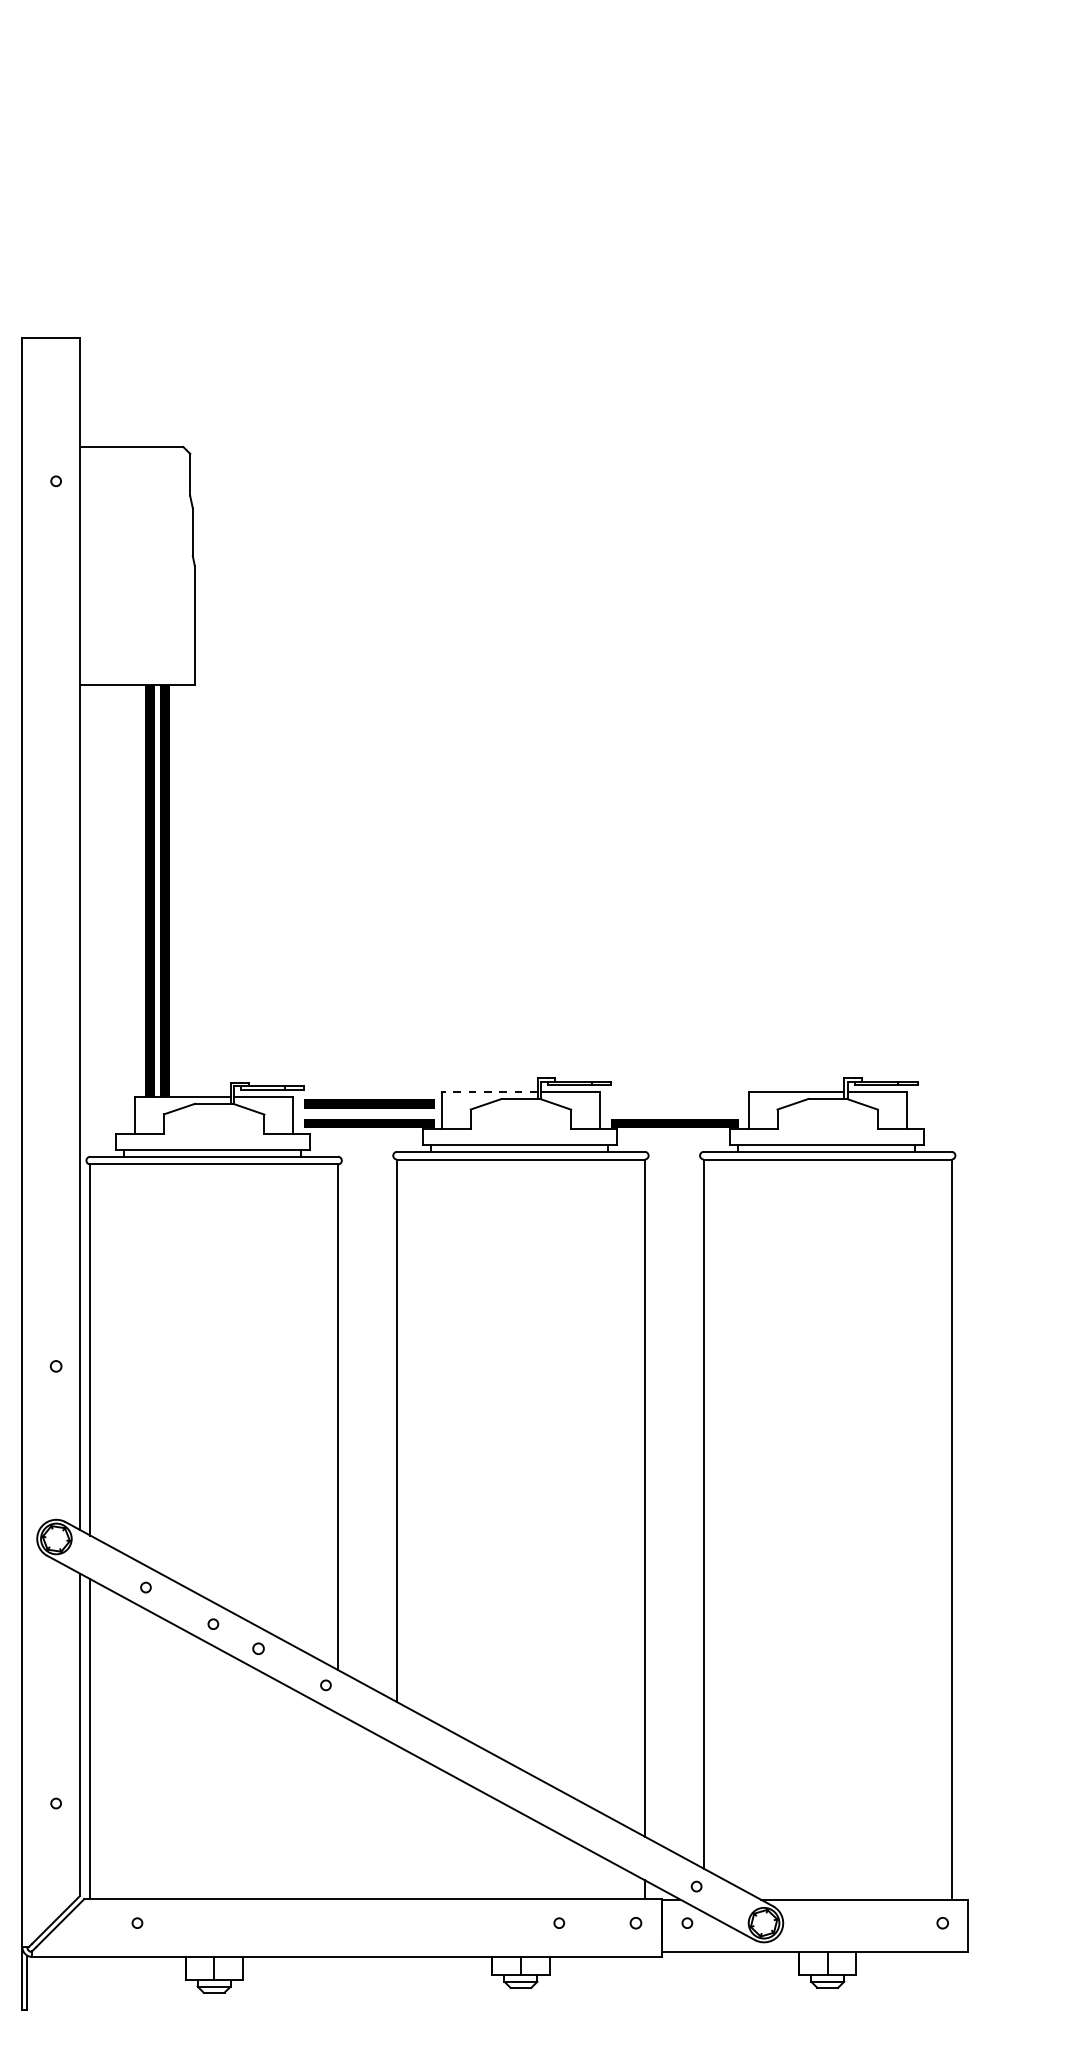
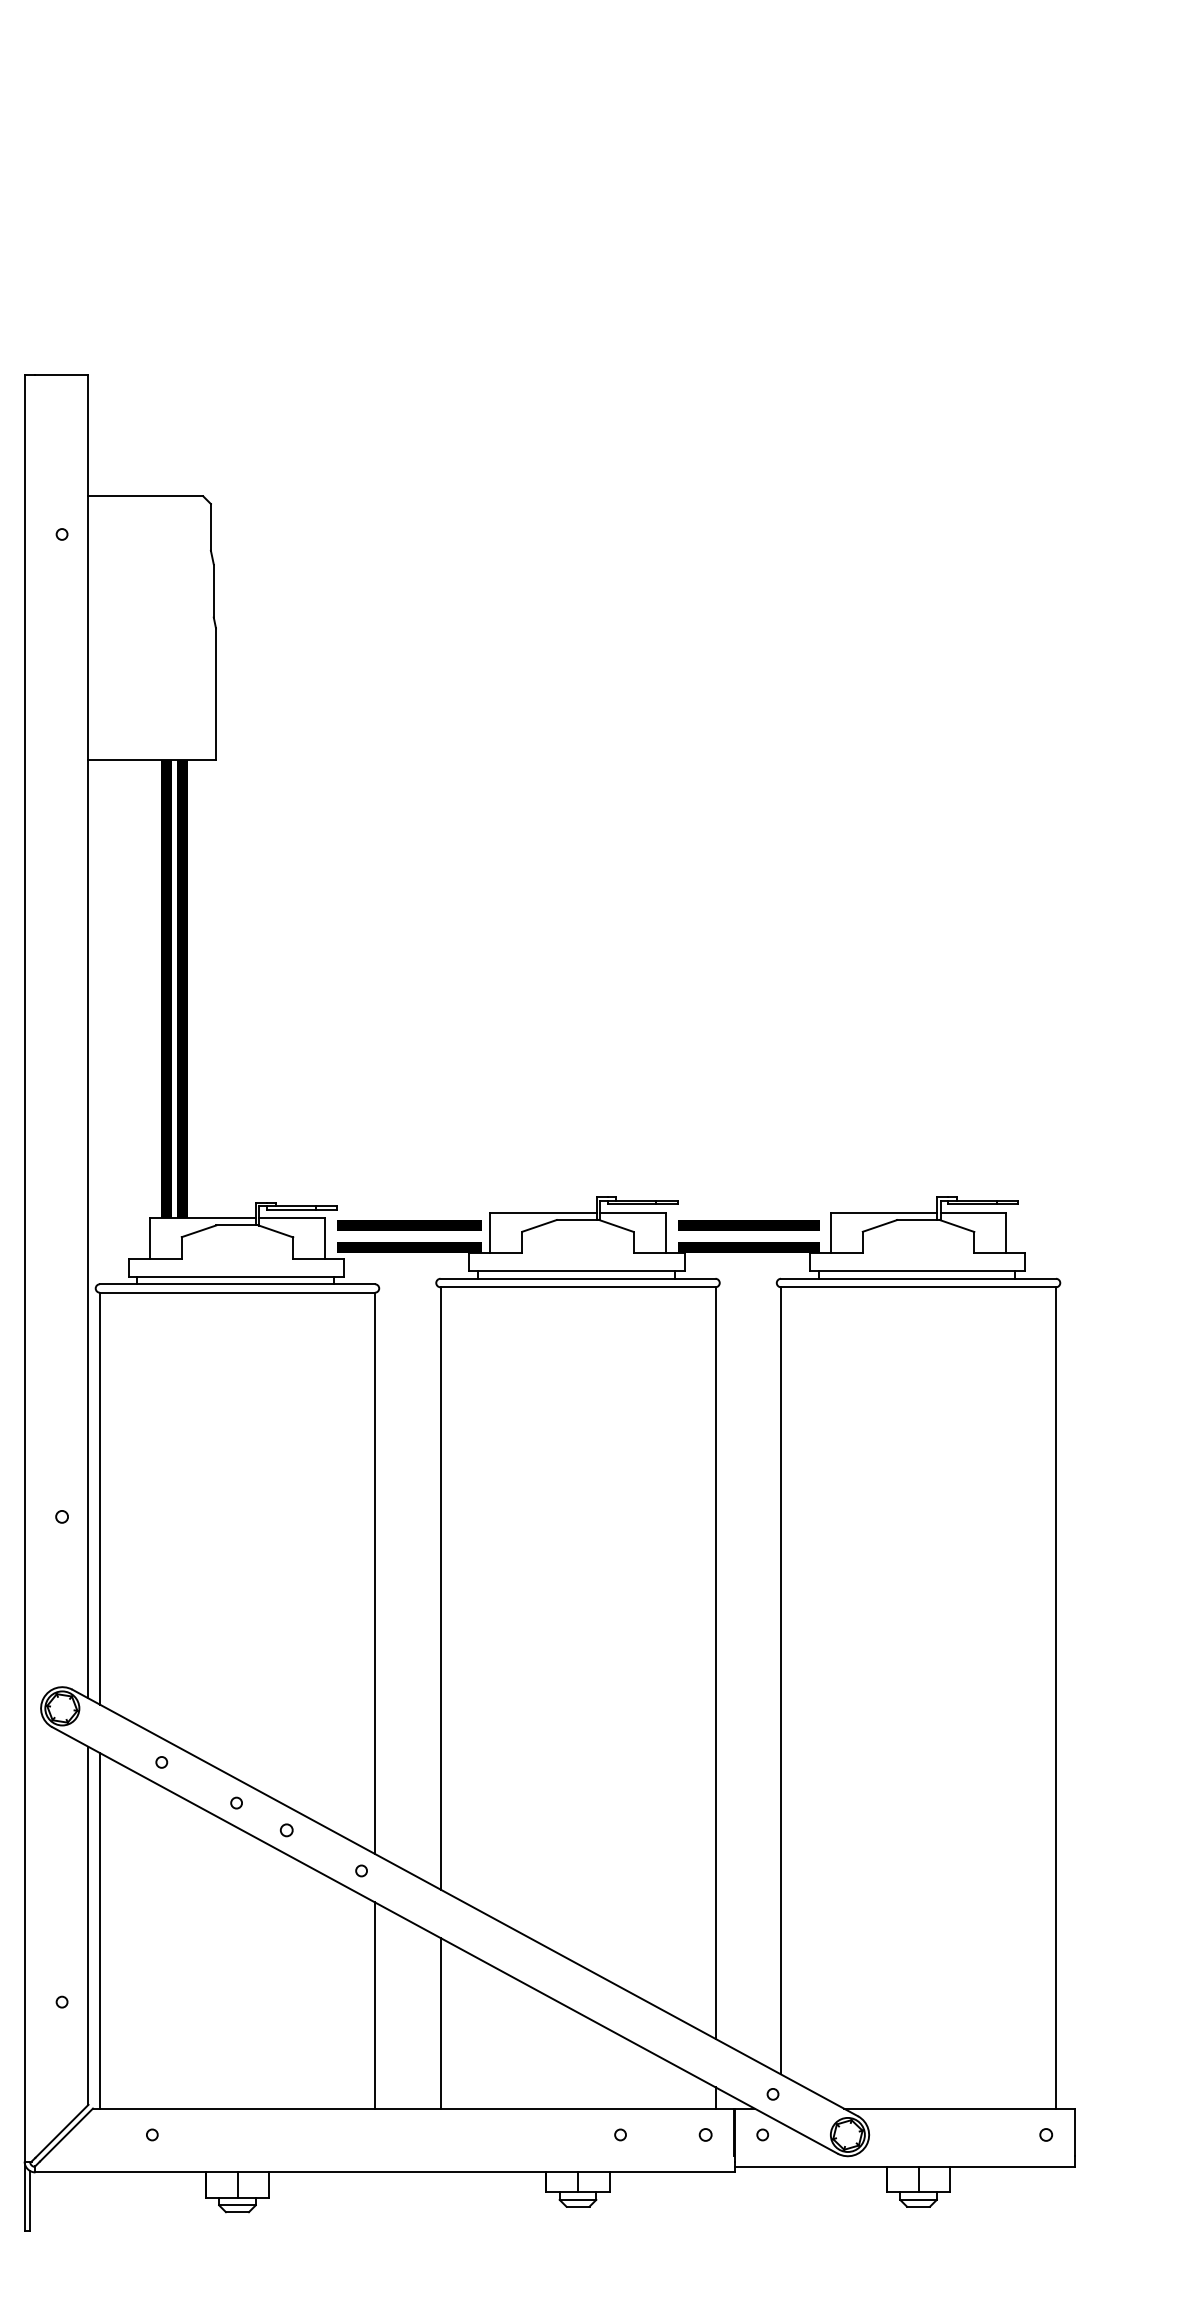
line: (489, 1092) -> (543, 1212), dashed -> solid
line: (674, 1103) -> (748, 1225), added
line: (338, 1806) -> (375, 2005), added
line: (397, 1822) -> (440, 2023), added

